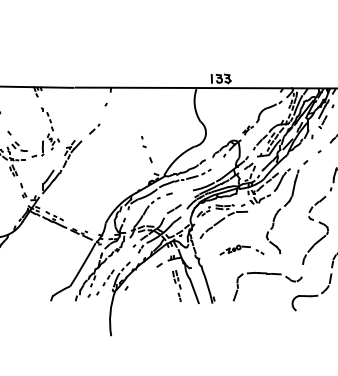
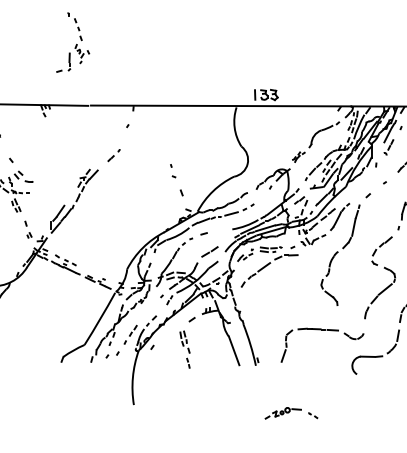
part: (46, 132) -> (73, 42), moved
part: (242, 250) -> (291, 413), moved
part: (176, 285) -> (184, 349), moved

